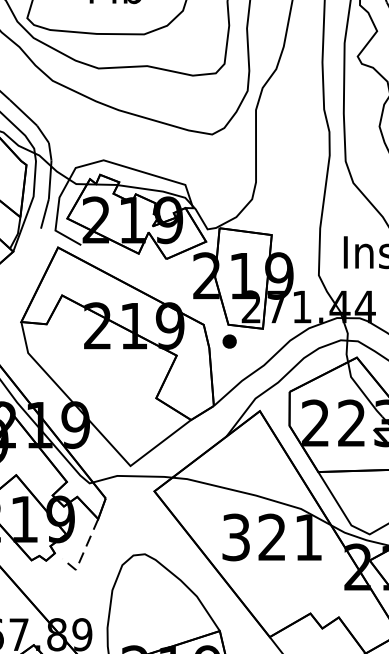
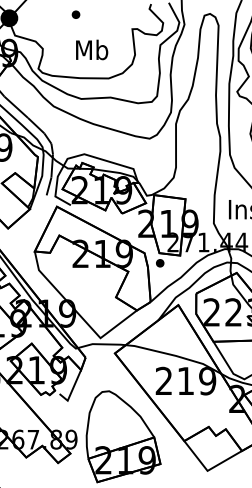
text: (271, 536) -> (185, 380), 321 -> 219
line: (83, 553) -> (72, 390), dashed -> solid

